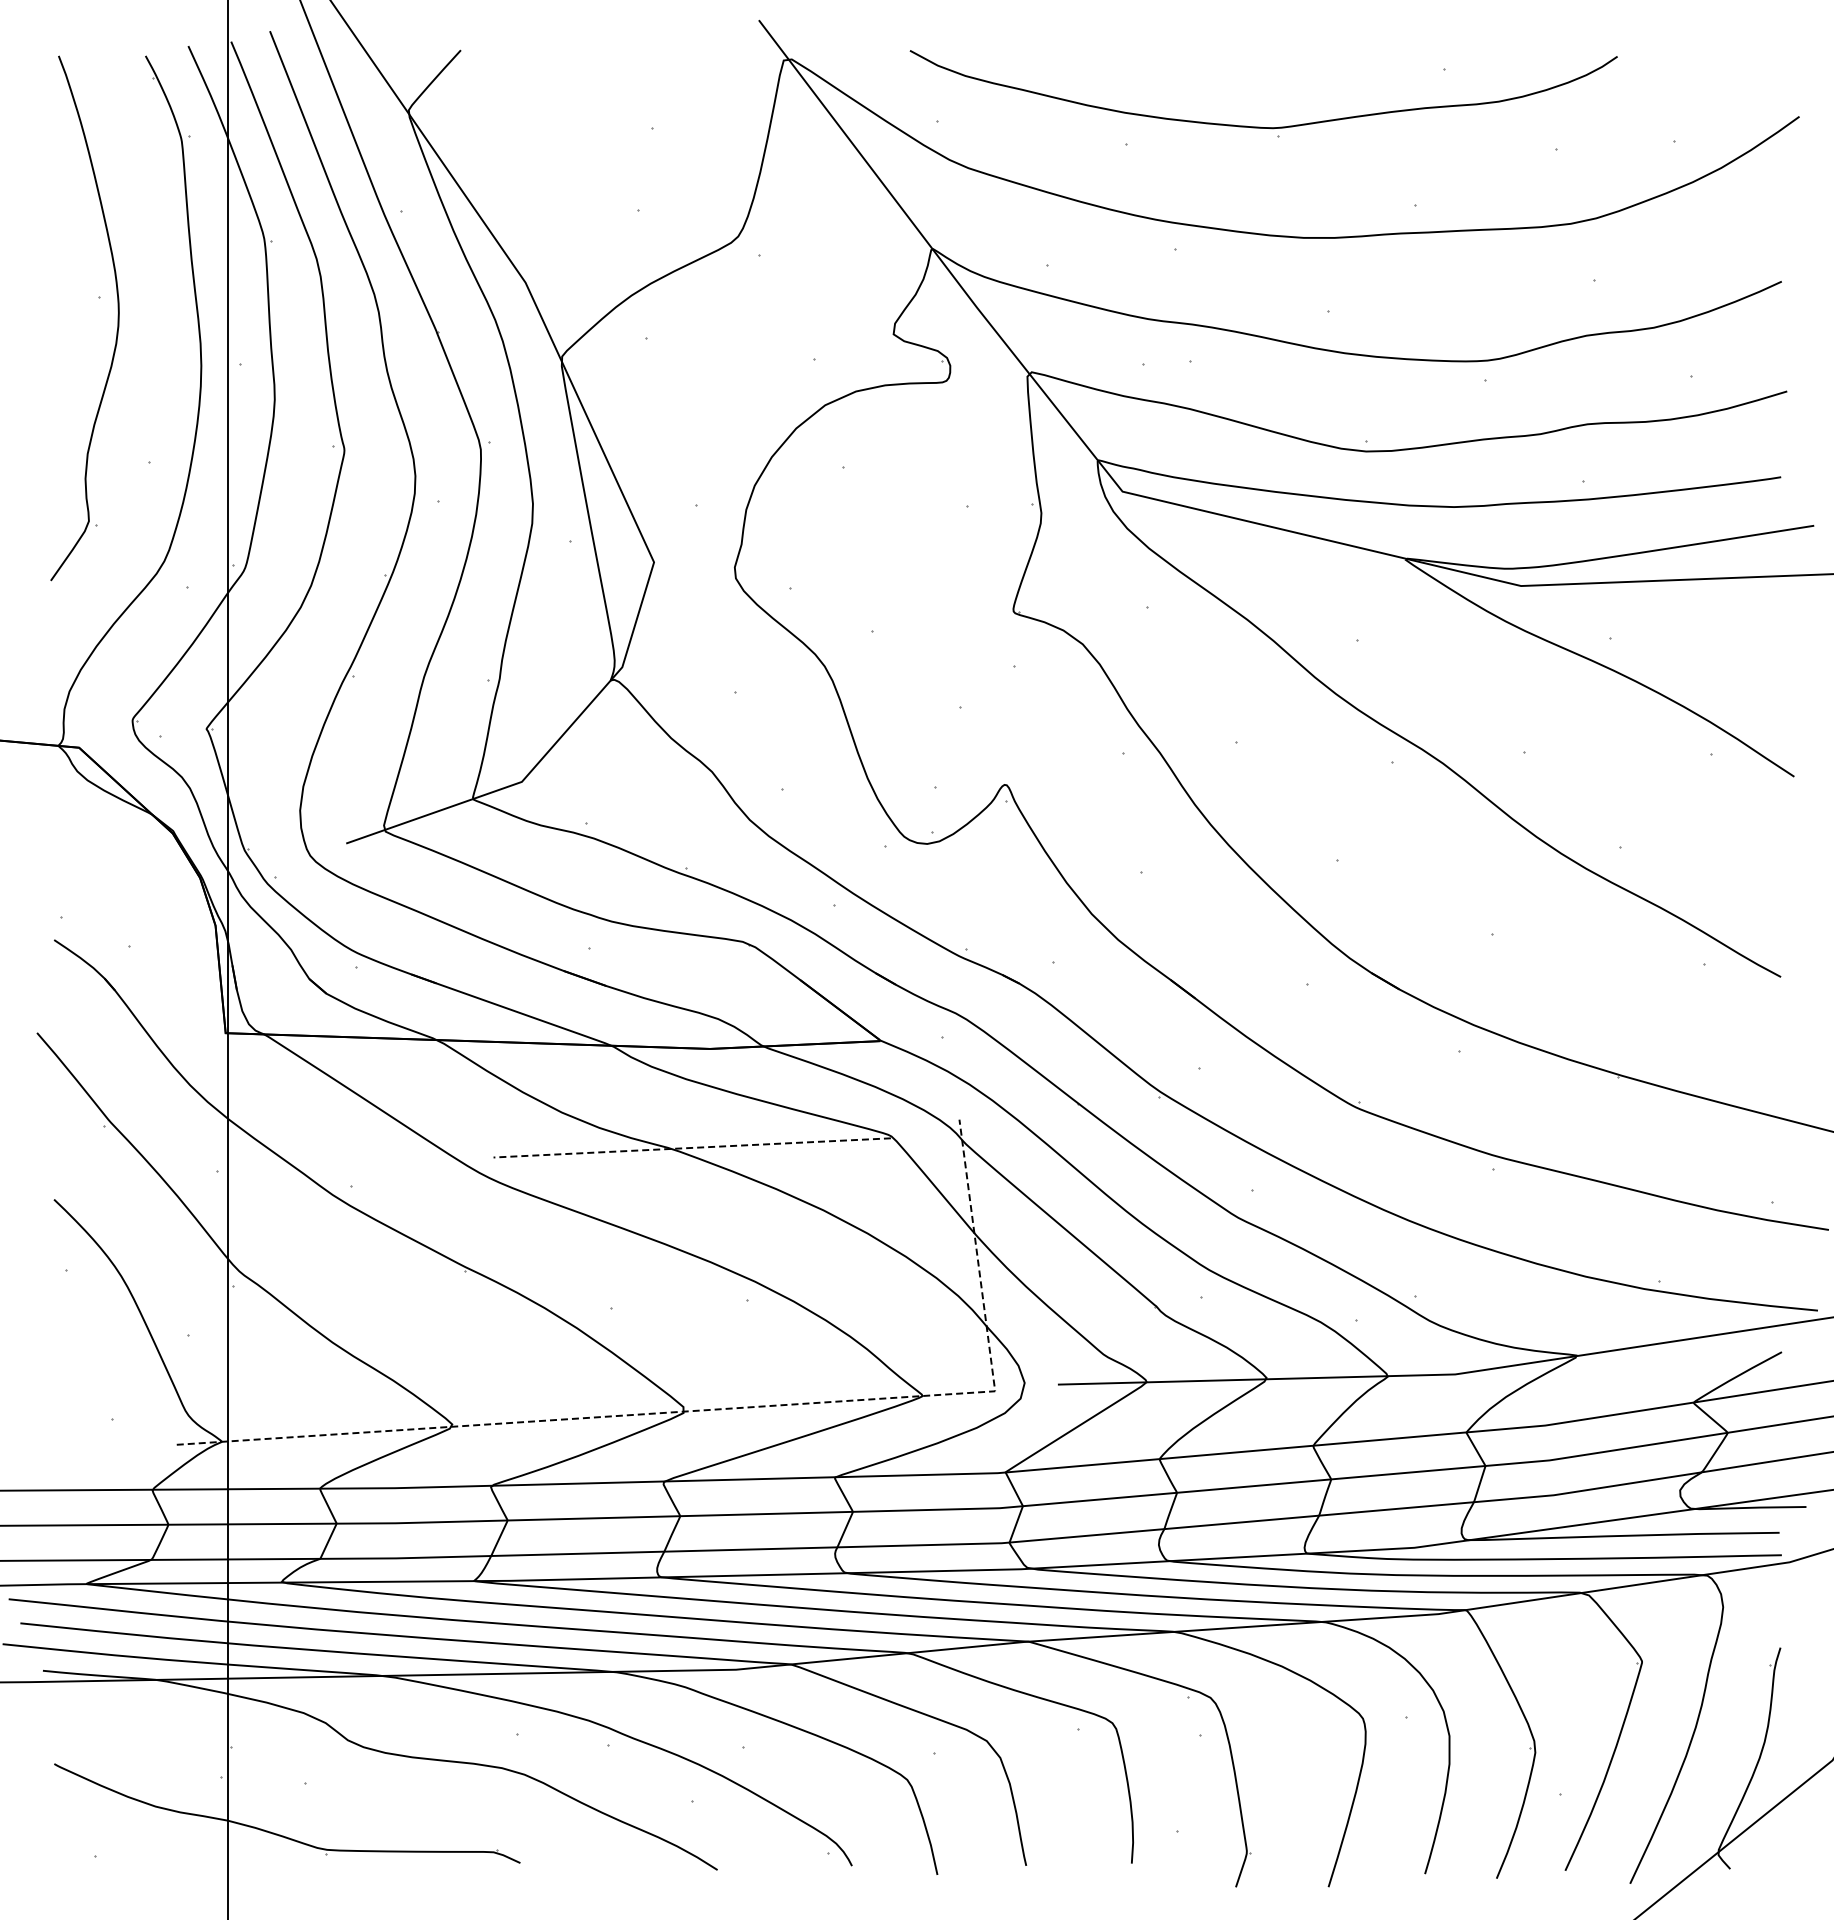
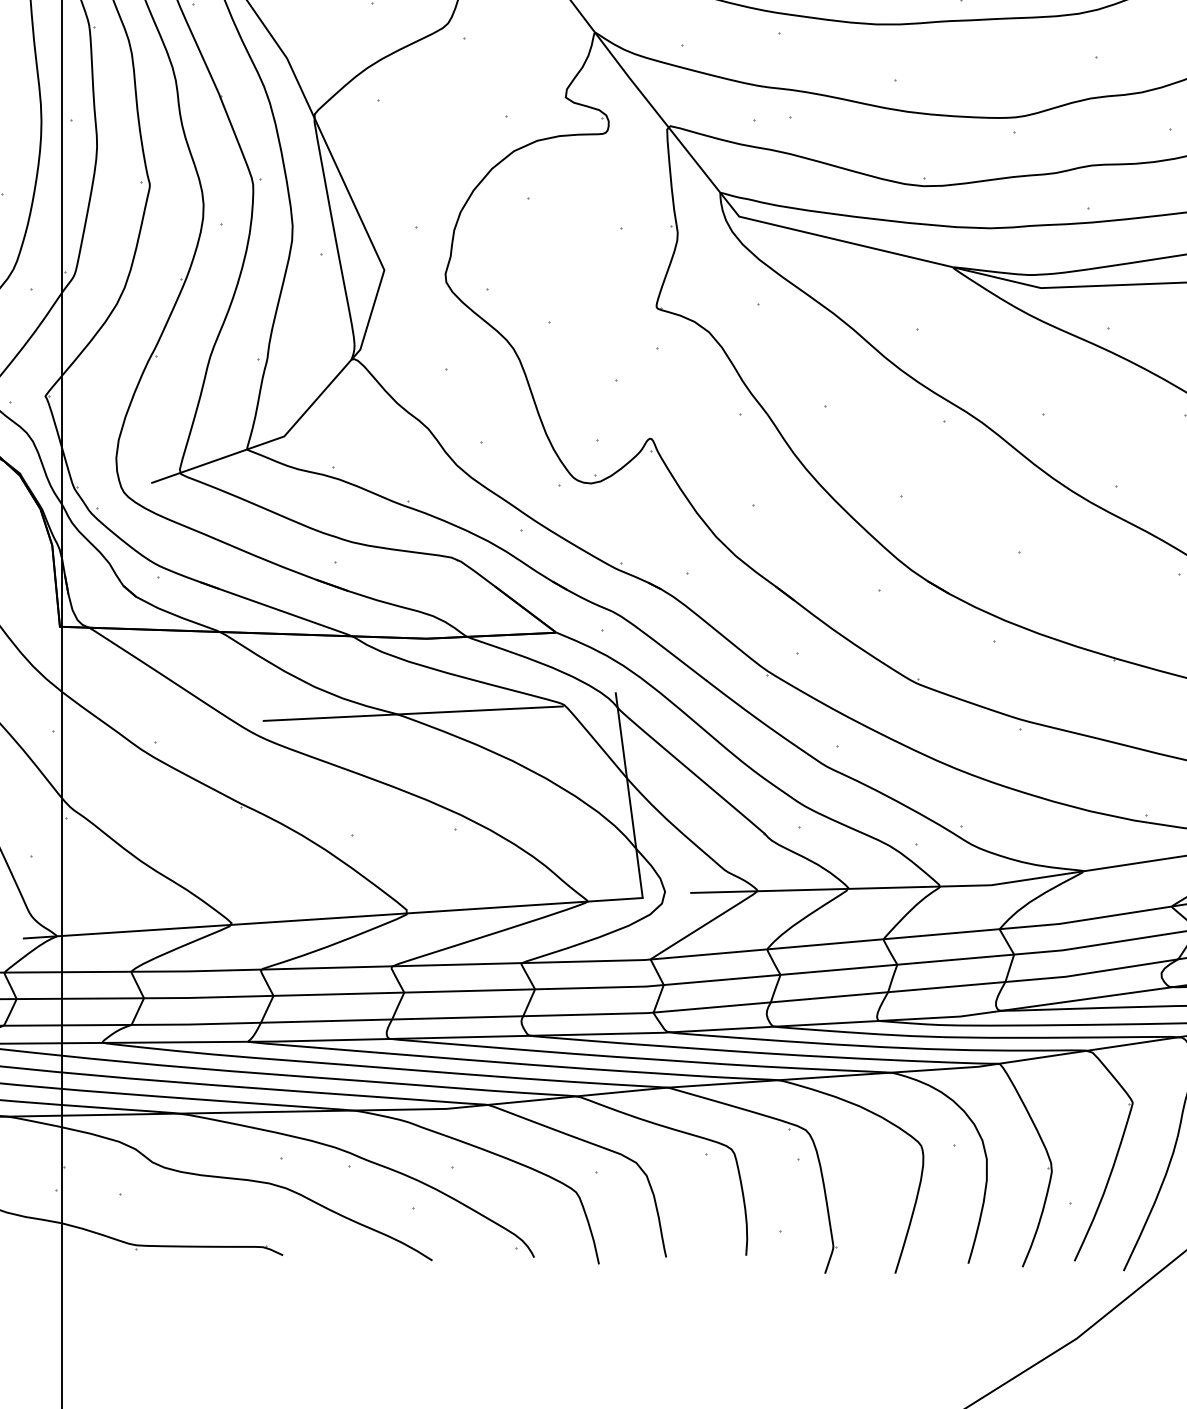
line: (692, 1147) -> (413, 713), dashed -> solid
line: (723, 1409) -> (436, 911), dashed -> solid

